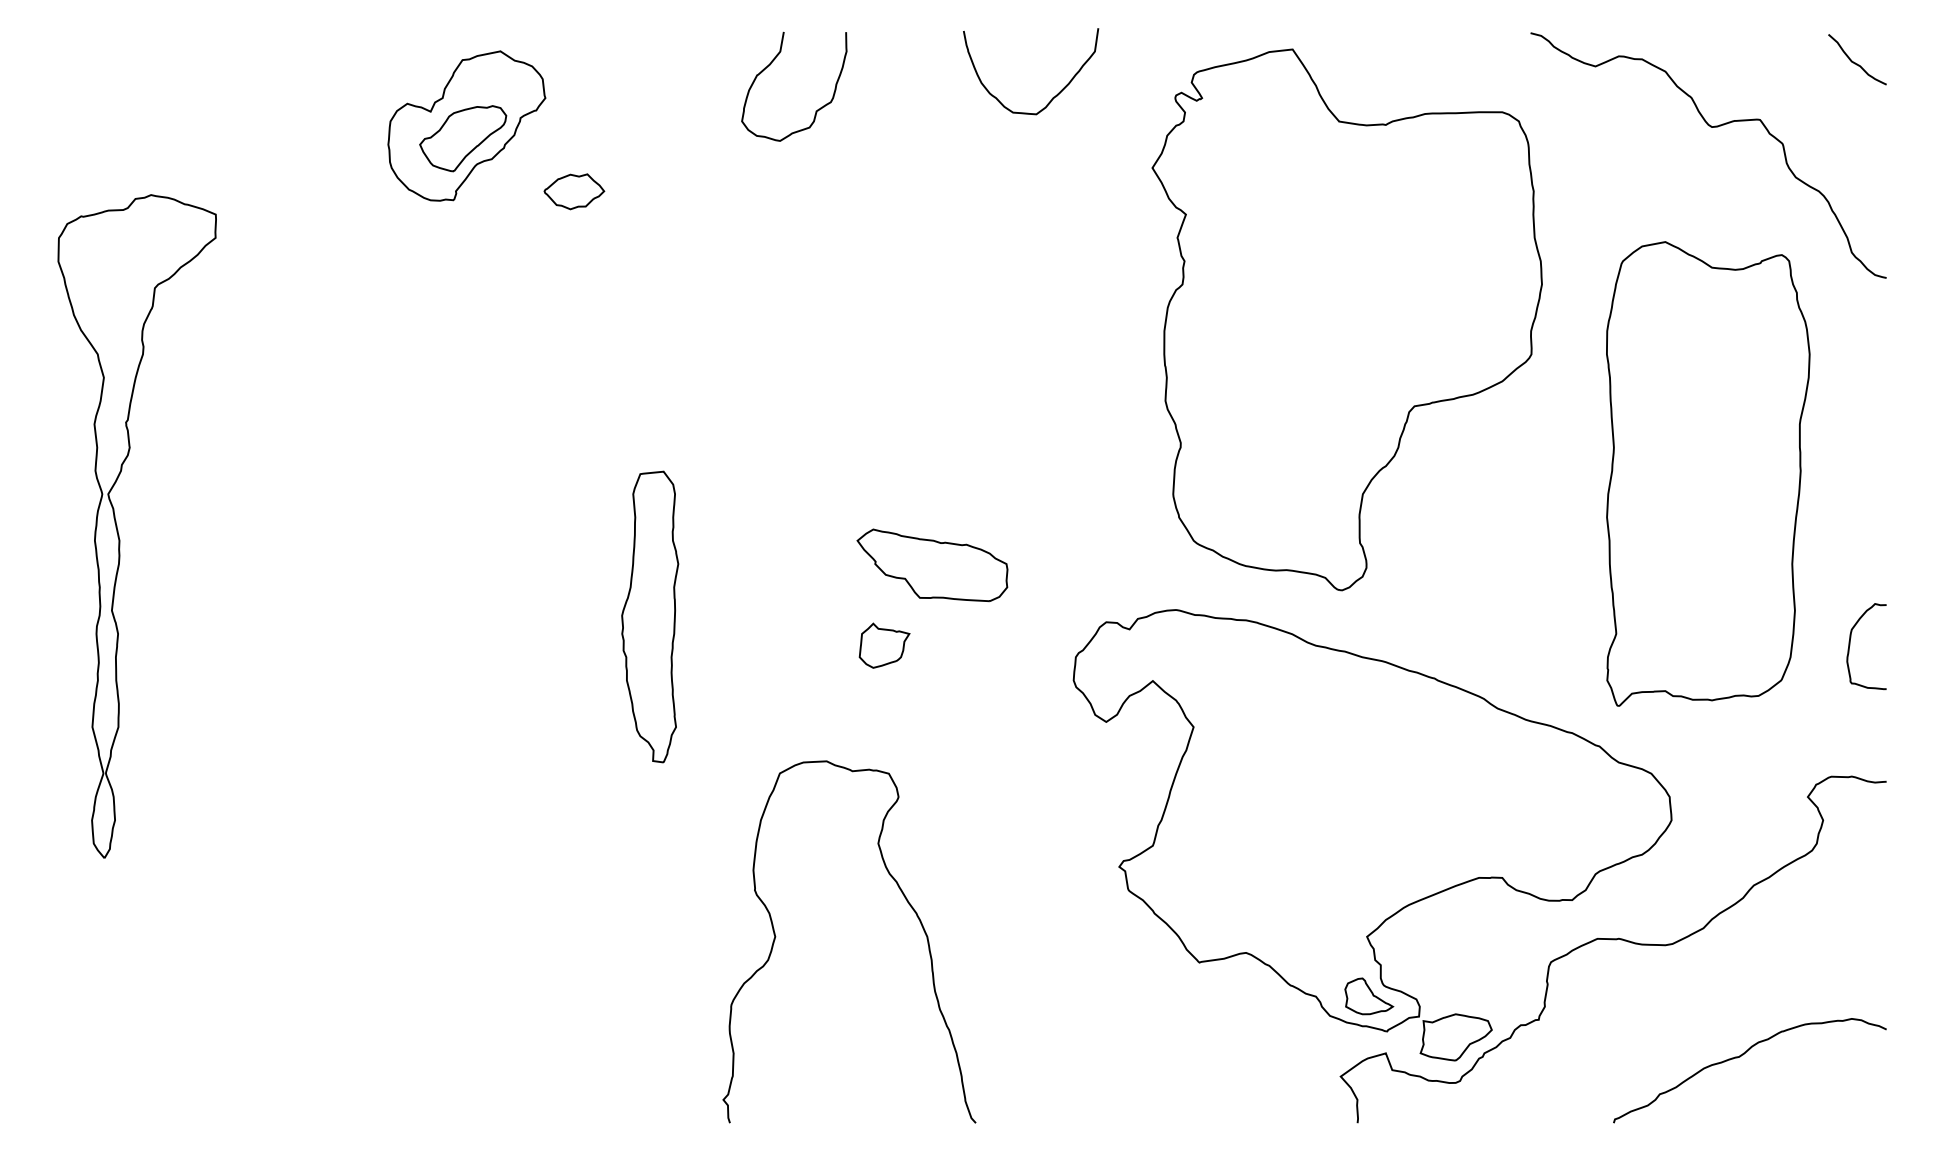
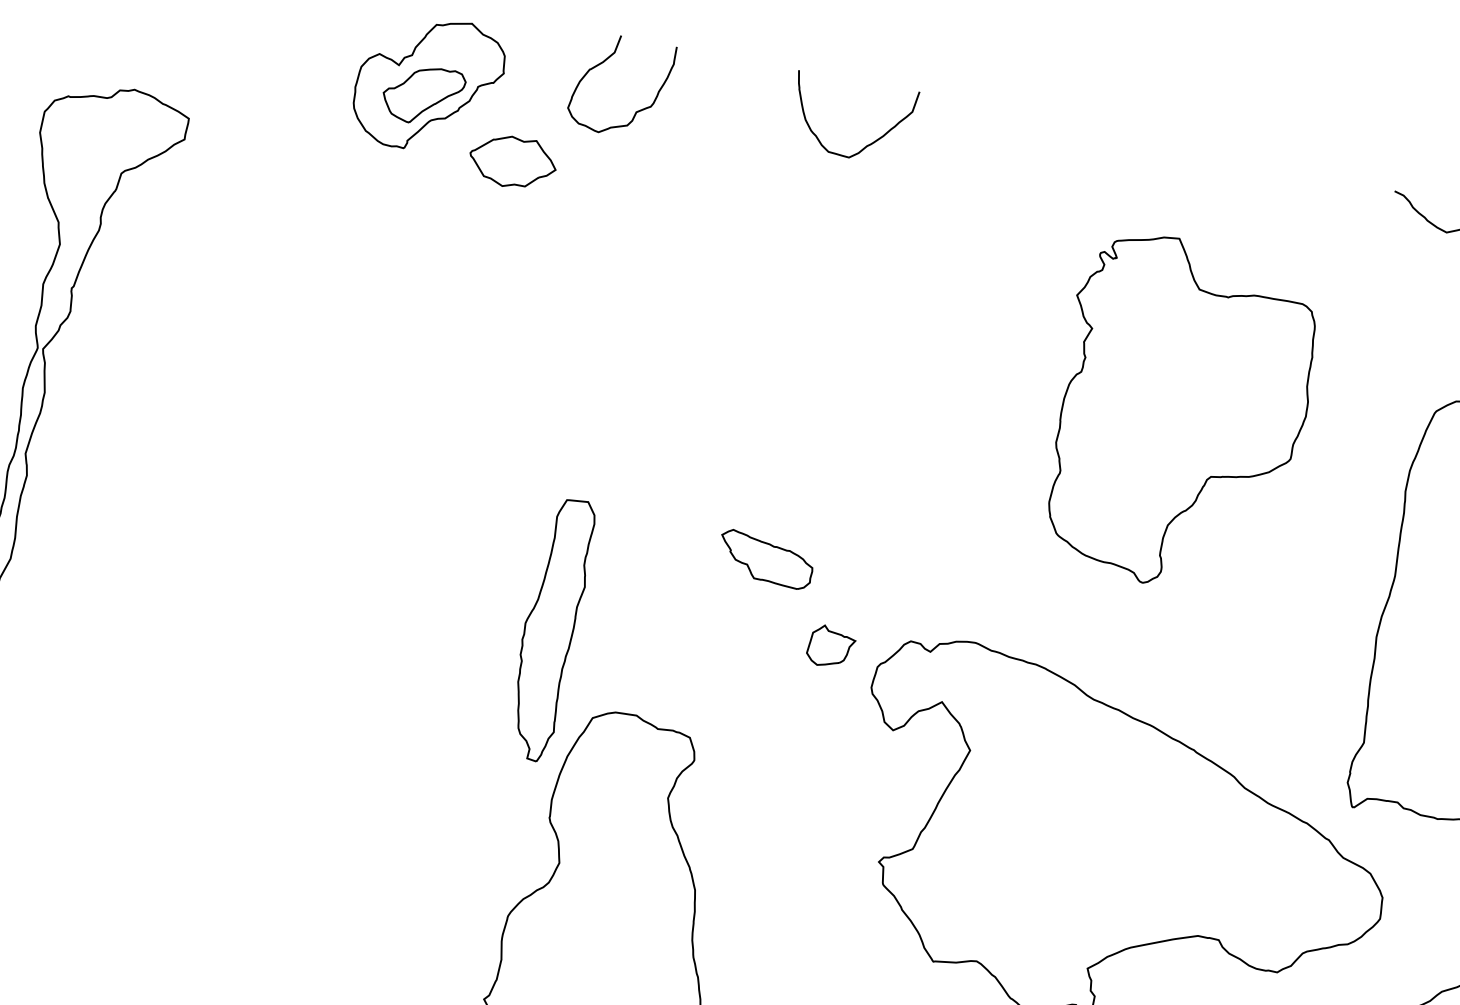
curve: (771, 64) -> (604, 62), moved
curve: (1053, 96) -> (867, 144), moved
part: (574, 191) -> (513, 162), size x1.6
part: (1346, 319) -> (1179, 413), size x0.7
part: (932, 565) -> (765, 559), size x0.7
part: (650, 616) -> (550, 628), moved
part: (884, 645) -> (831, 646), moved

